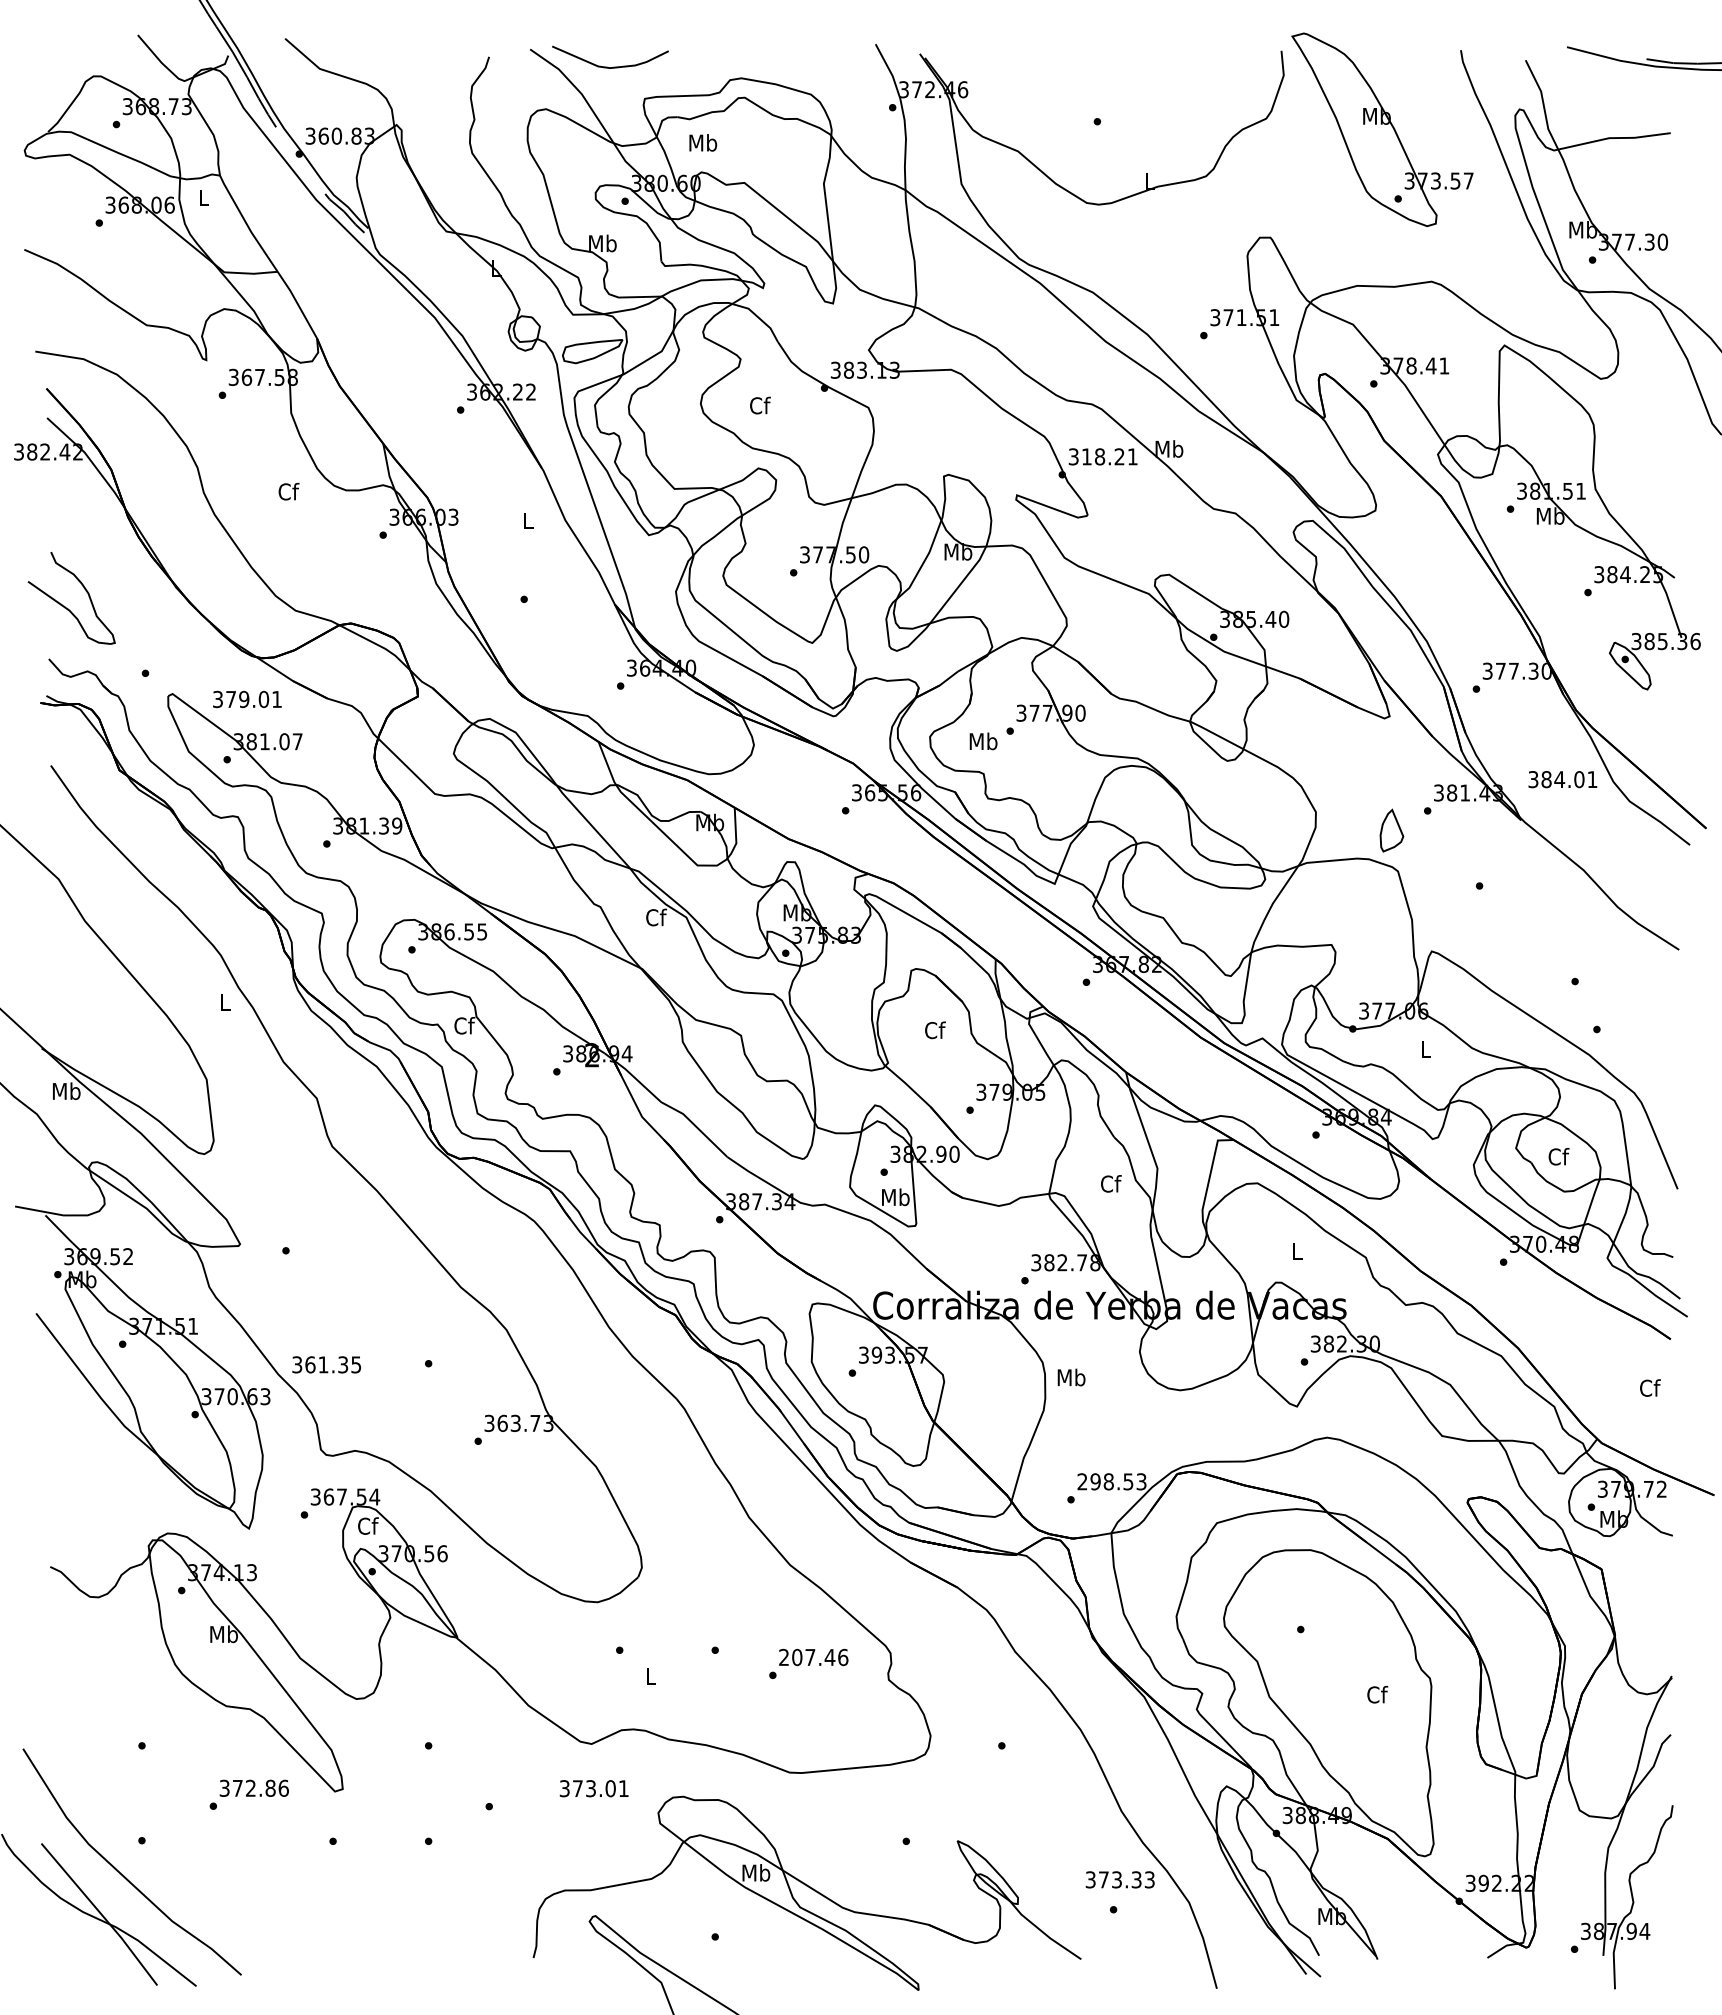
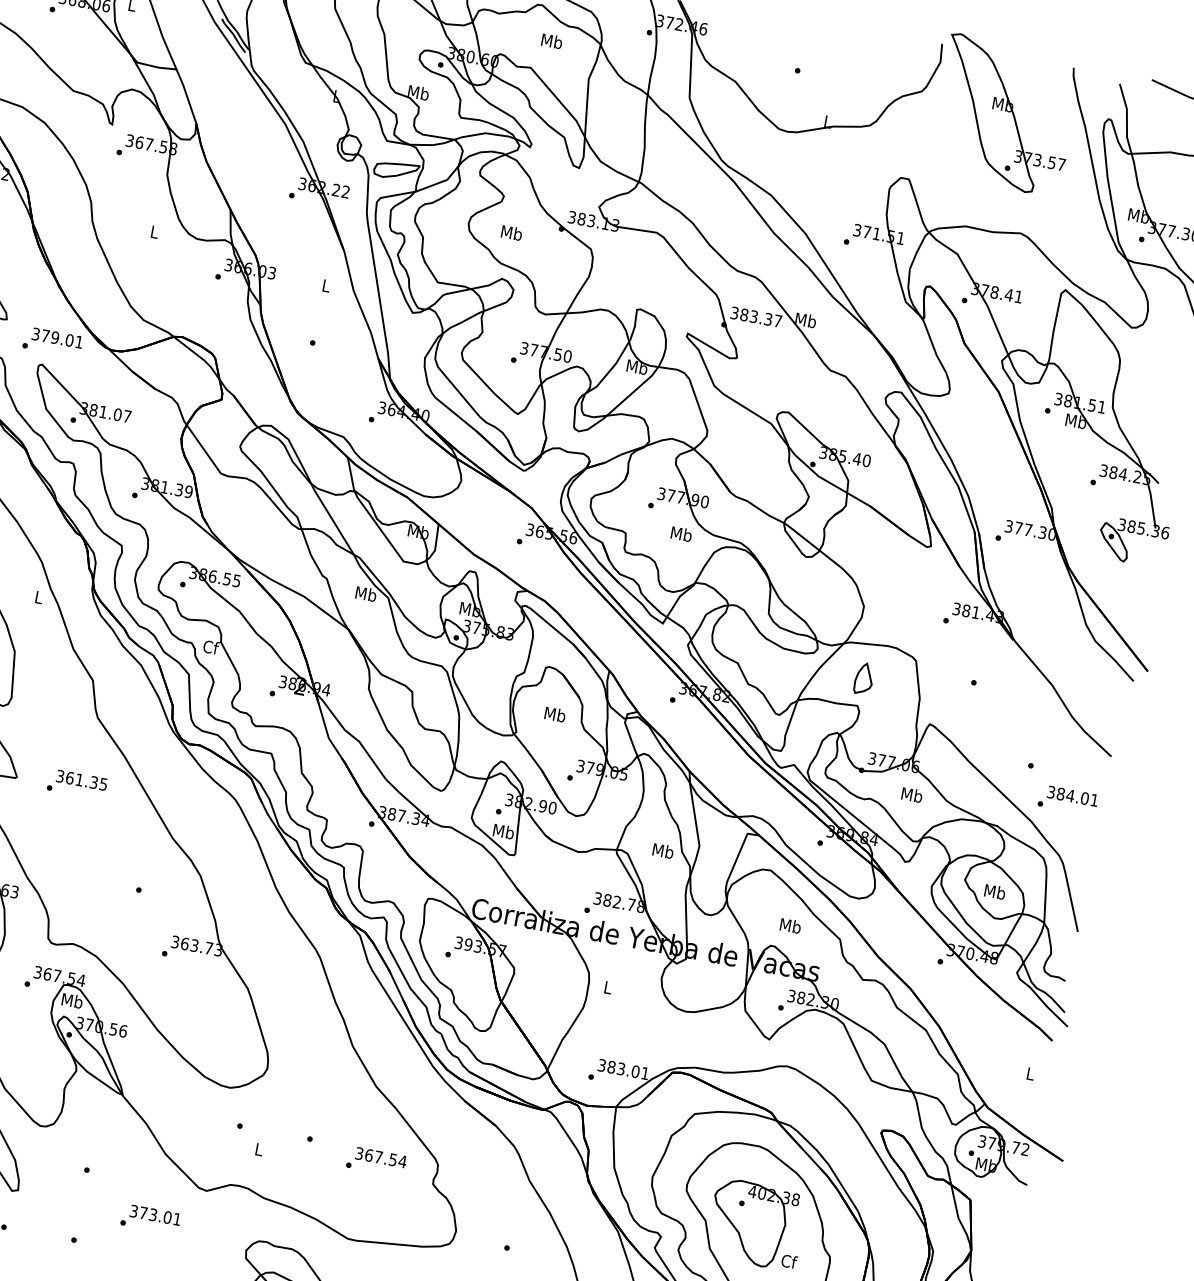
text: (703, 142) -> (552, 41), moved
text: (759, 405) -> (511, 232), Cf -> Mb
text: (1109, 456) -> (761, 317), 318.21 -> 383.37
text: (288, 491) -> (154, 231), Cf -> L
text: (247, 699) -> (57, 338), moved
text: (983, 741) -> (681, 534), moved
text: (1562, 779) -> (1072, 796), moved
part: (1391, 830) -> (863, 678), moved
text: (656, 917) -> (366, 594), Cf -> Mb
text: (934, 1030) -> (554, 714), Cf -> Mb
text: (1425, 1049) -> (912, 795), L -> Mb
text: (1558, 1156) -> (994, 891), Cf -> Mb
text: (1110, 1183) -> (663, 850), Cf -> Mb
text: (1297, 1251) -> (790, 925), L -> Mb
text: (326, 1364) -> (81, 780), moved
text: (1071, 1377) -> (608, 987), Mb -> L
text: (1650, 1387) -> (1031, 1073), Cf -> L
text: (1111, 1481) -> (623, 1069), 298.53 -> 383.01
text: (367, 1525) -> (72, 1000), Cf -> Mb
part: (1319, 1653) -> (752, 1223), added
text: (813, 1657) -> (380, 1157), 207.46 -> 367.54
text: (593, 1788) -> (155, 1215), moved

